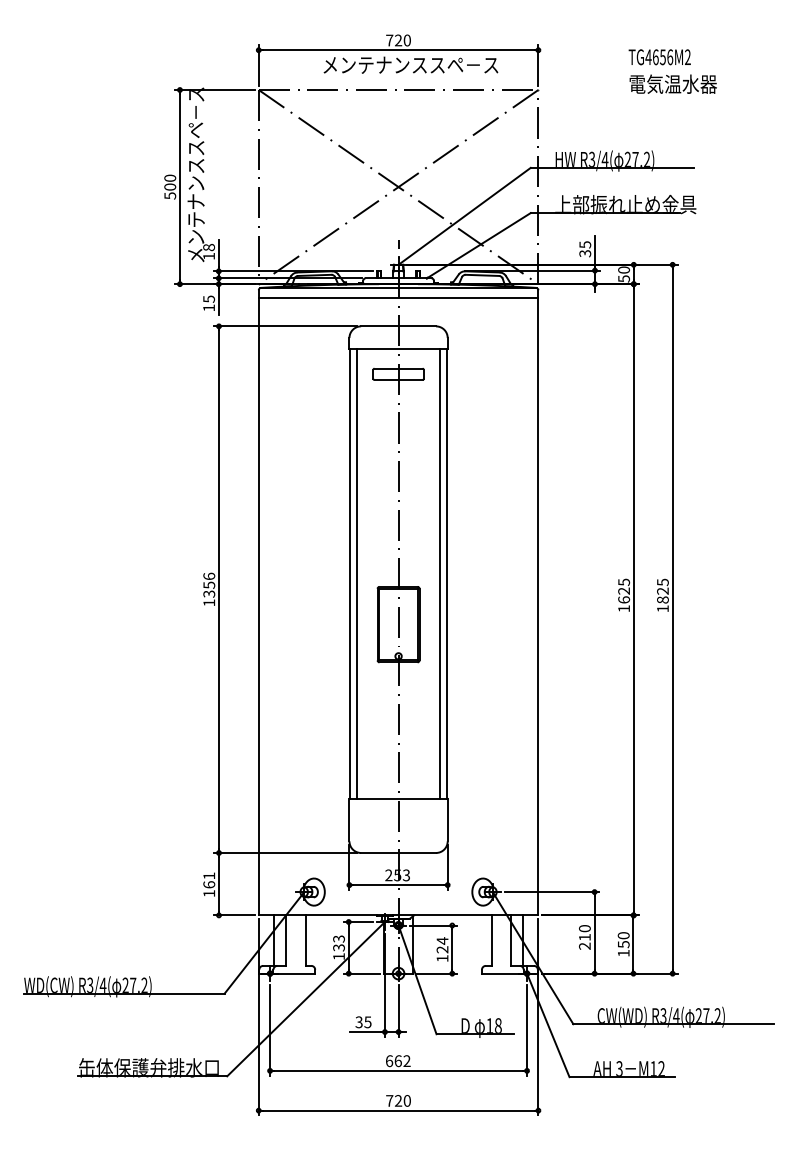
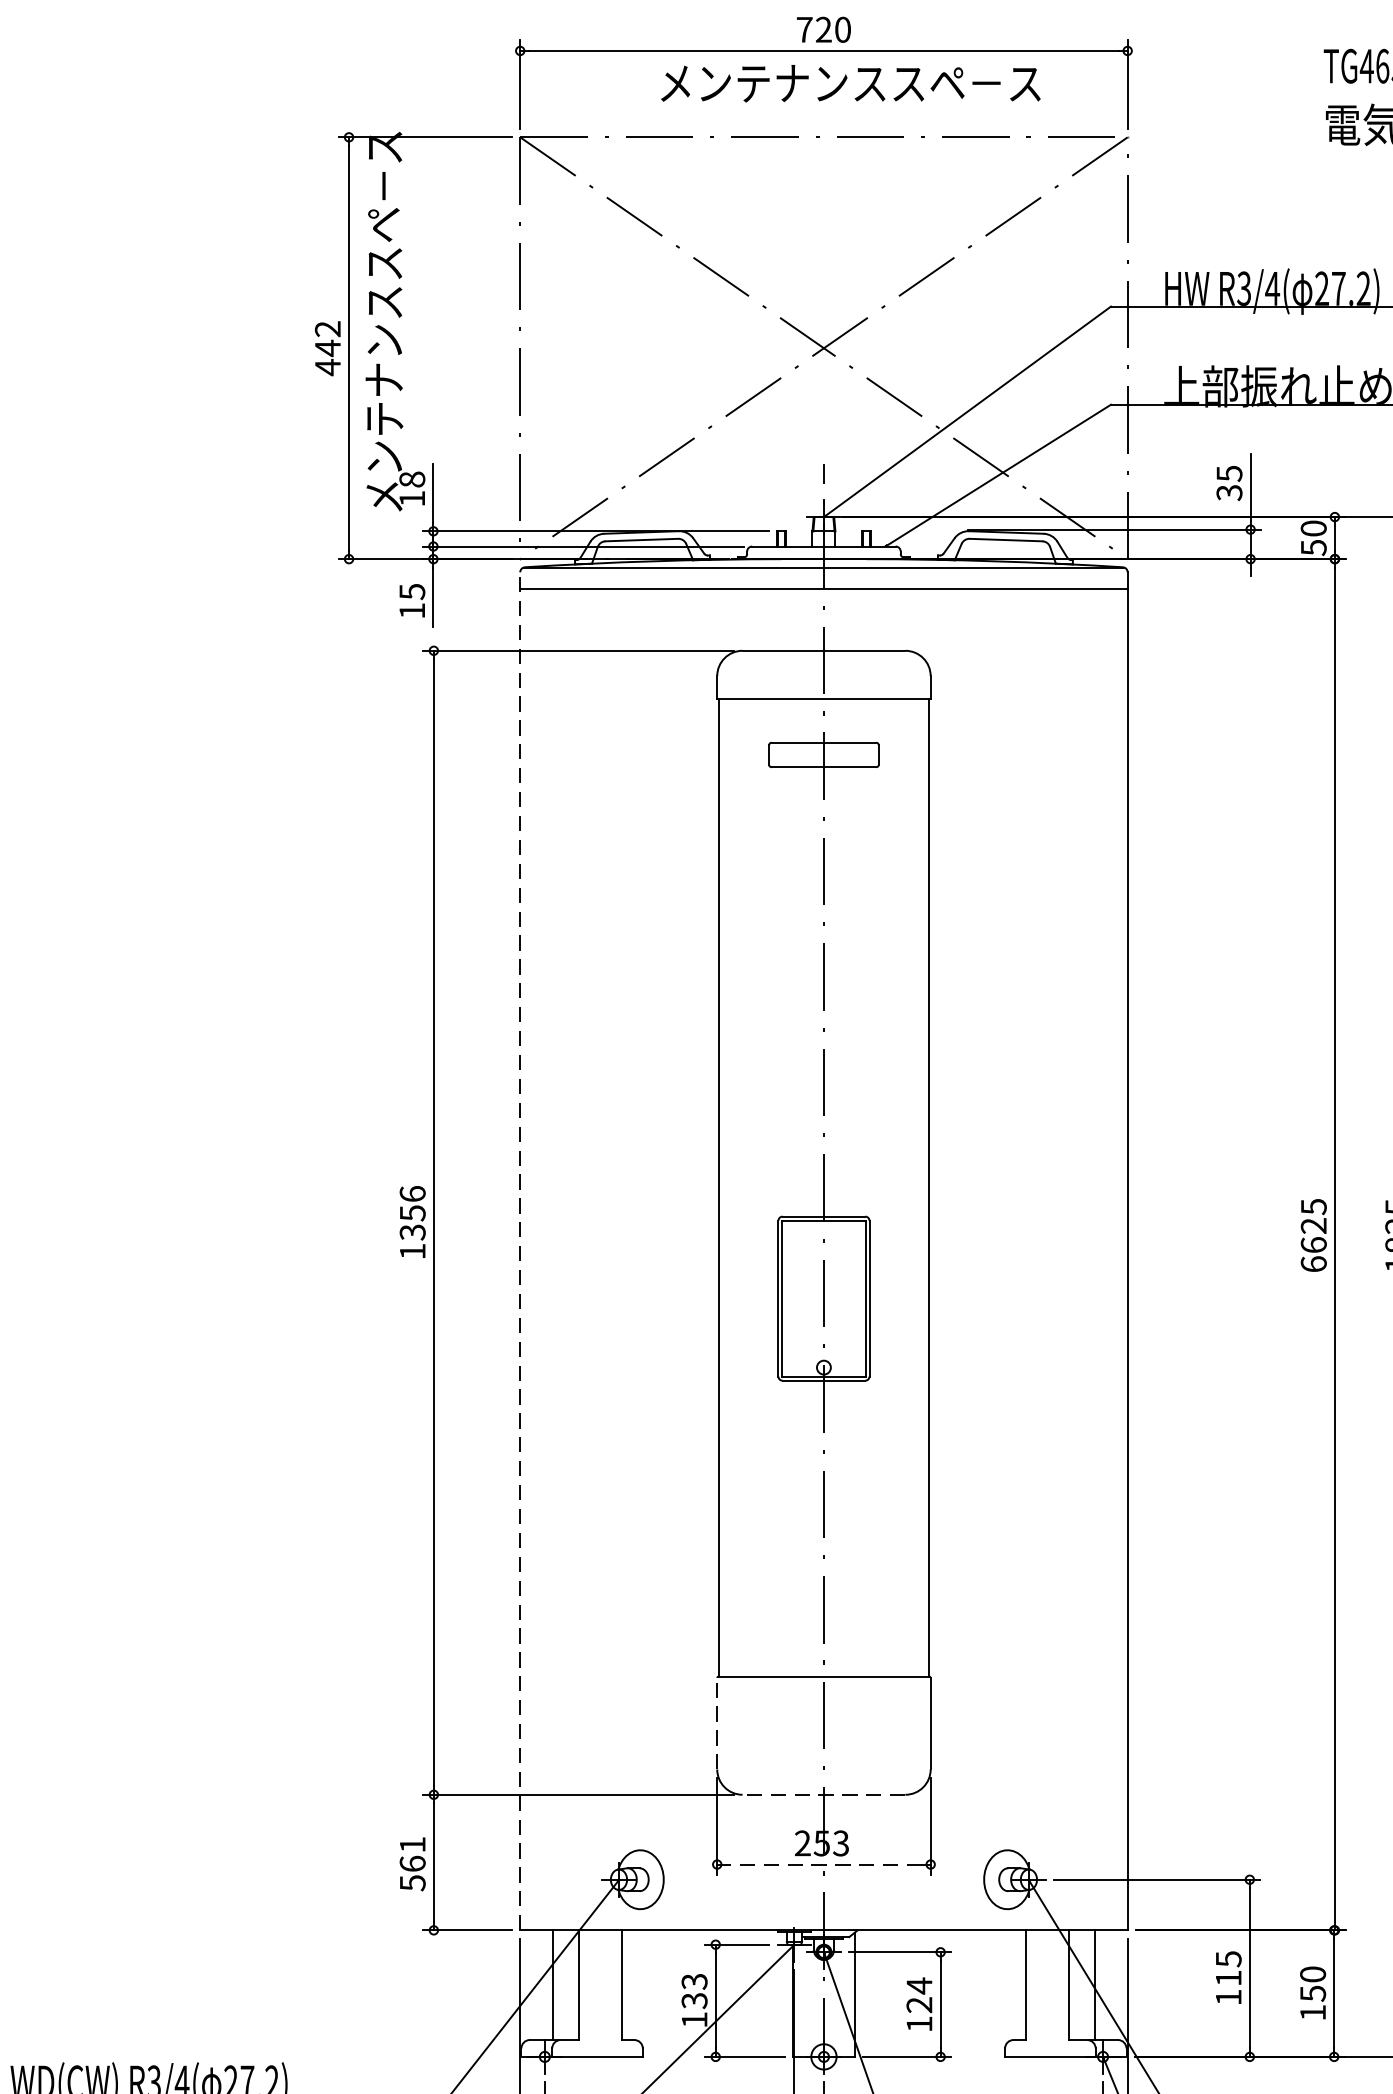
text: (170, 186) -> (328, 346), 500 -> 442
line: (356, 573) -> (732, 1187), removed
line: (440, 573) -> (915, 1187), removed
line: (258, 602) -> (519, 1250), solid -> dashed
text: (624, 608) -> (1314, 1263), 1625 -> 6625
line: (349, 819) -> (717, 1722), solid -> dashed
line: (398, 853) -> (823, 1795), solid -> dashed
line: (398, 885) -> (823, 1865), solid -> dashed
text: (209, 893) -> (413, 1882), 161 -> 561
text: (584, 937) -> (1227, 1978), 210 -> 115

